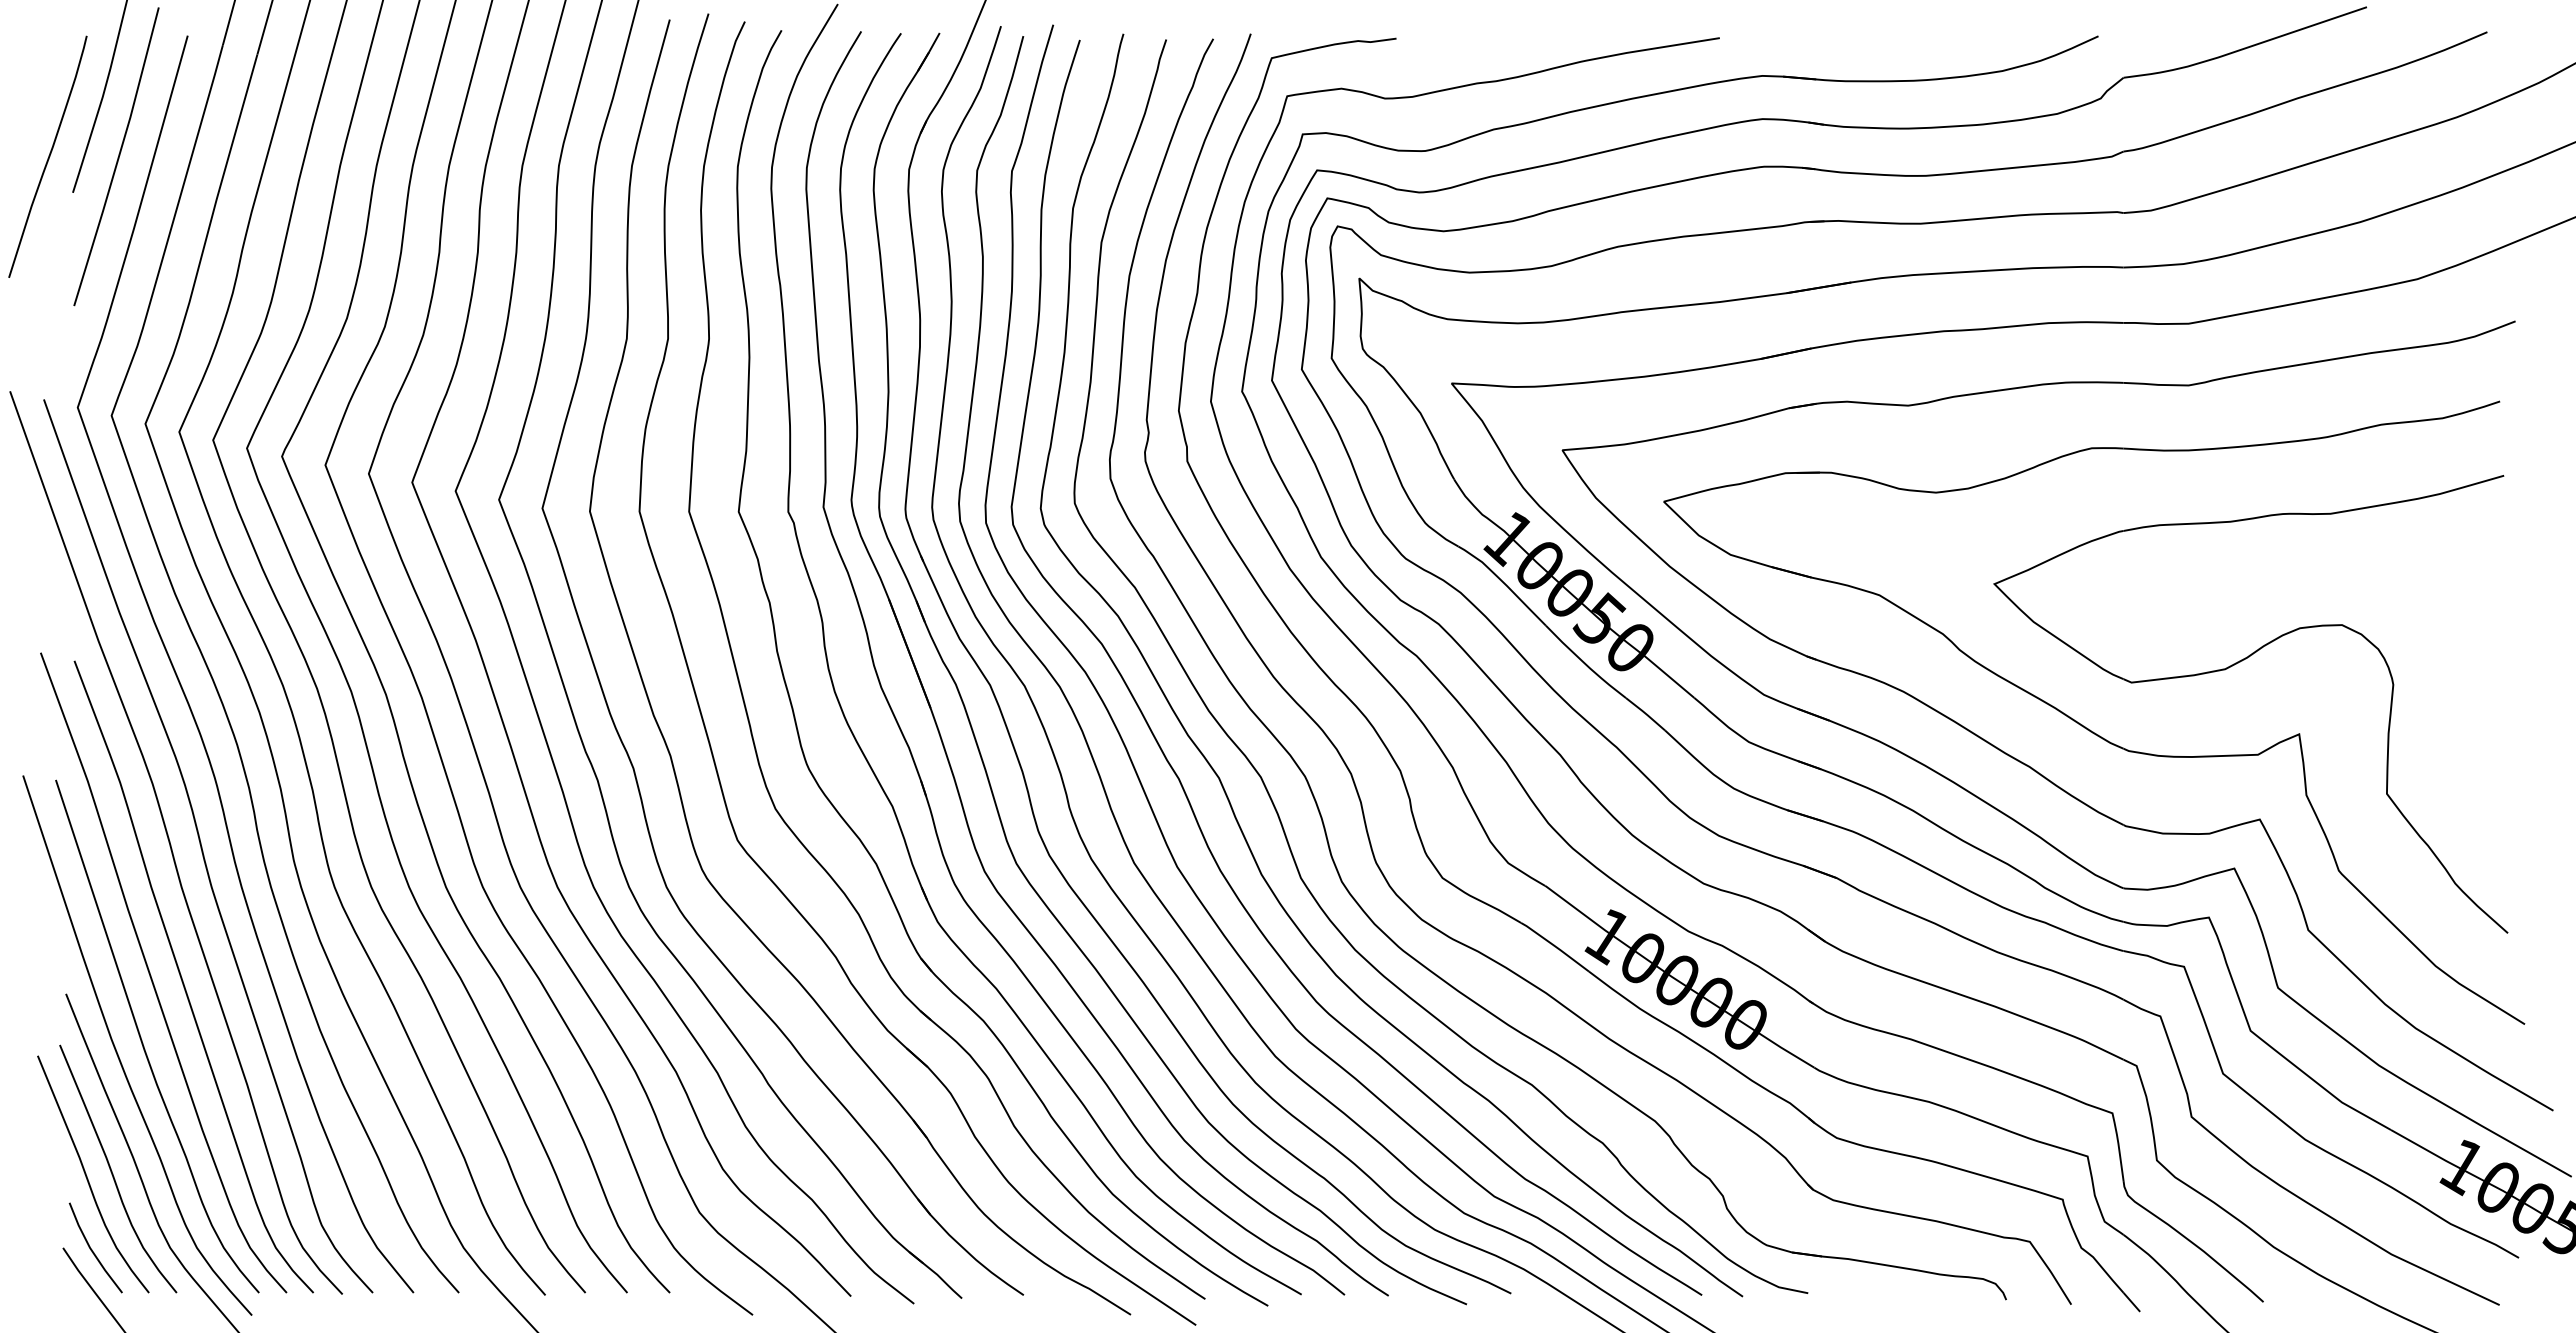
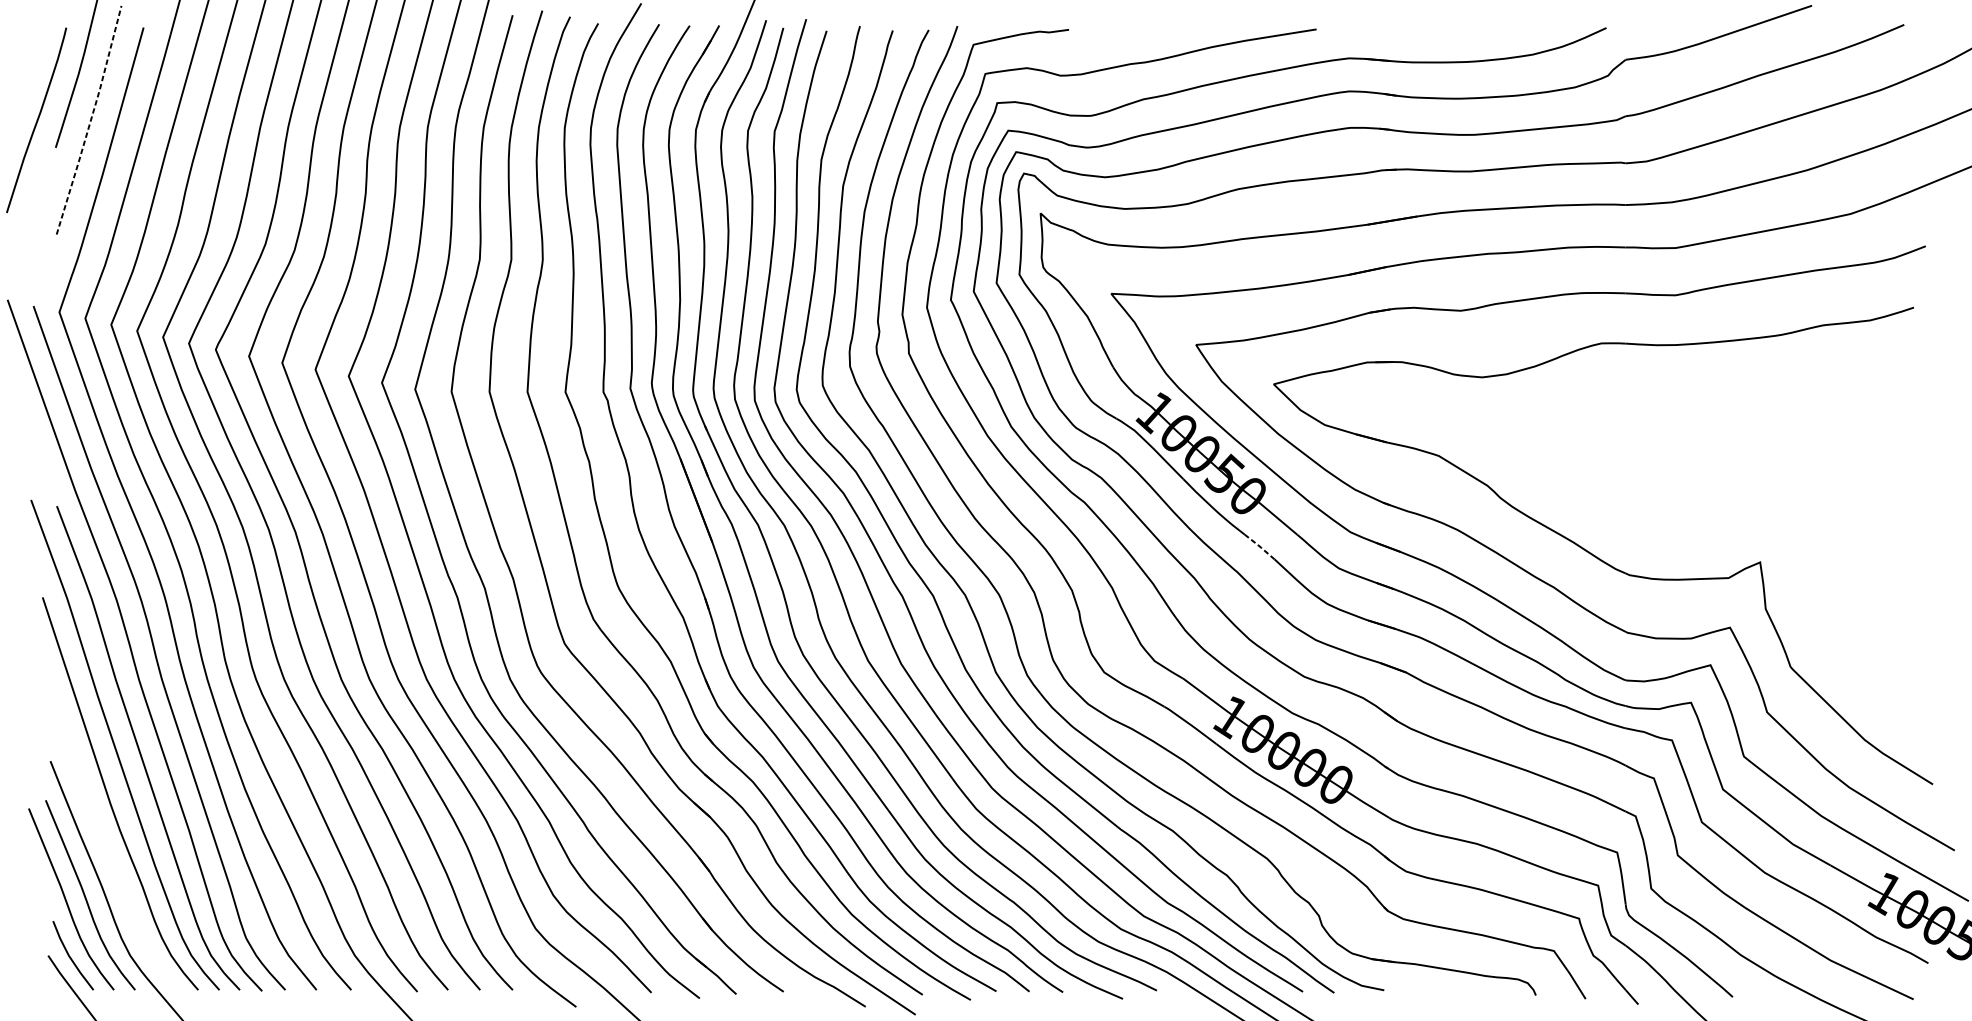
line: (118, 157) -> (90, 120), solid -> dashed
part: (2227, 669) -> (1705, 512), removed
line: (1645, 713) -> (1259, 546), solid -> dashed
curve: (117, 1051) -> (89, 805), removed

